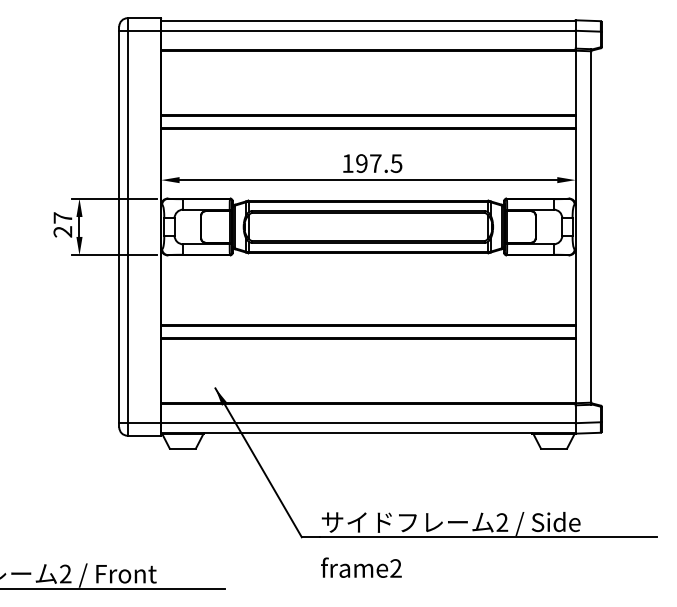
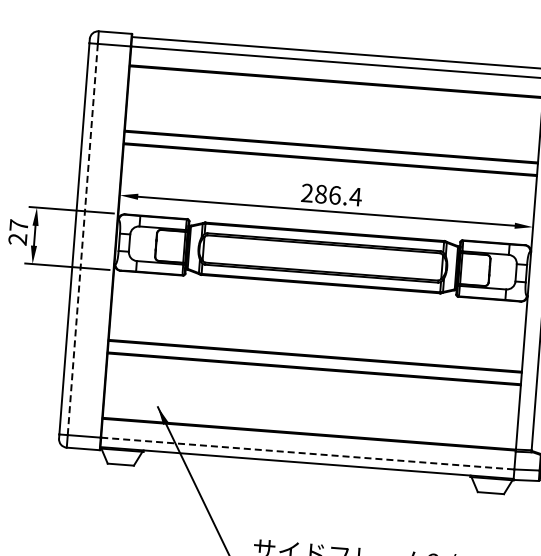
text: (372, 163) -> (331, 194), 197.5 -> 286.4
line: (127, 226) -> (82, 239), solid -> dashed
line: (368, 423) -> (307, 453), solid -> dashed

